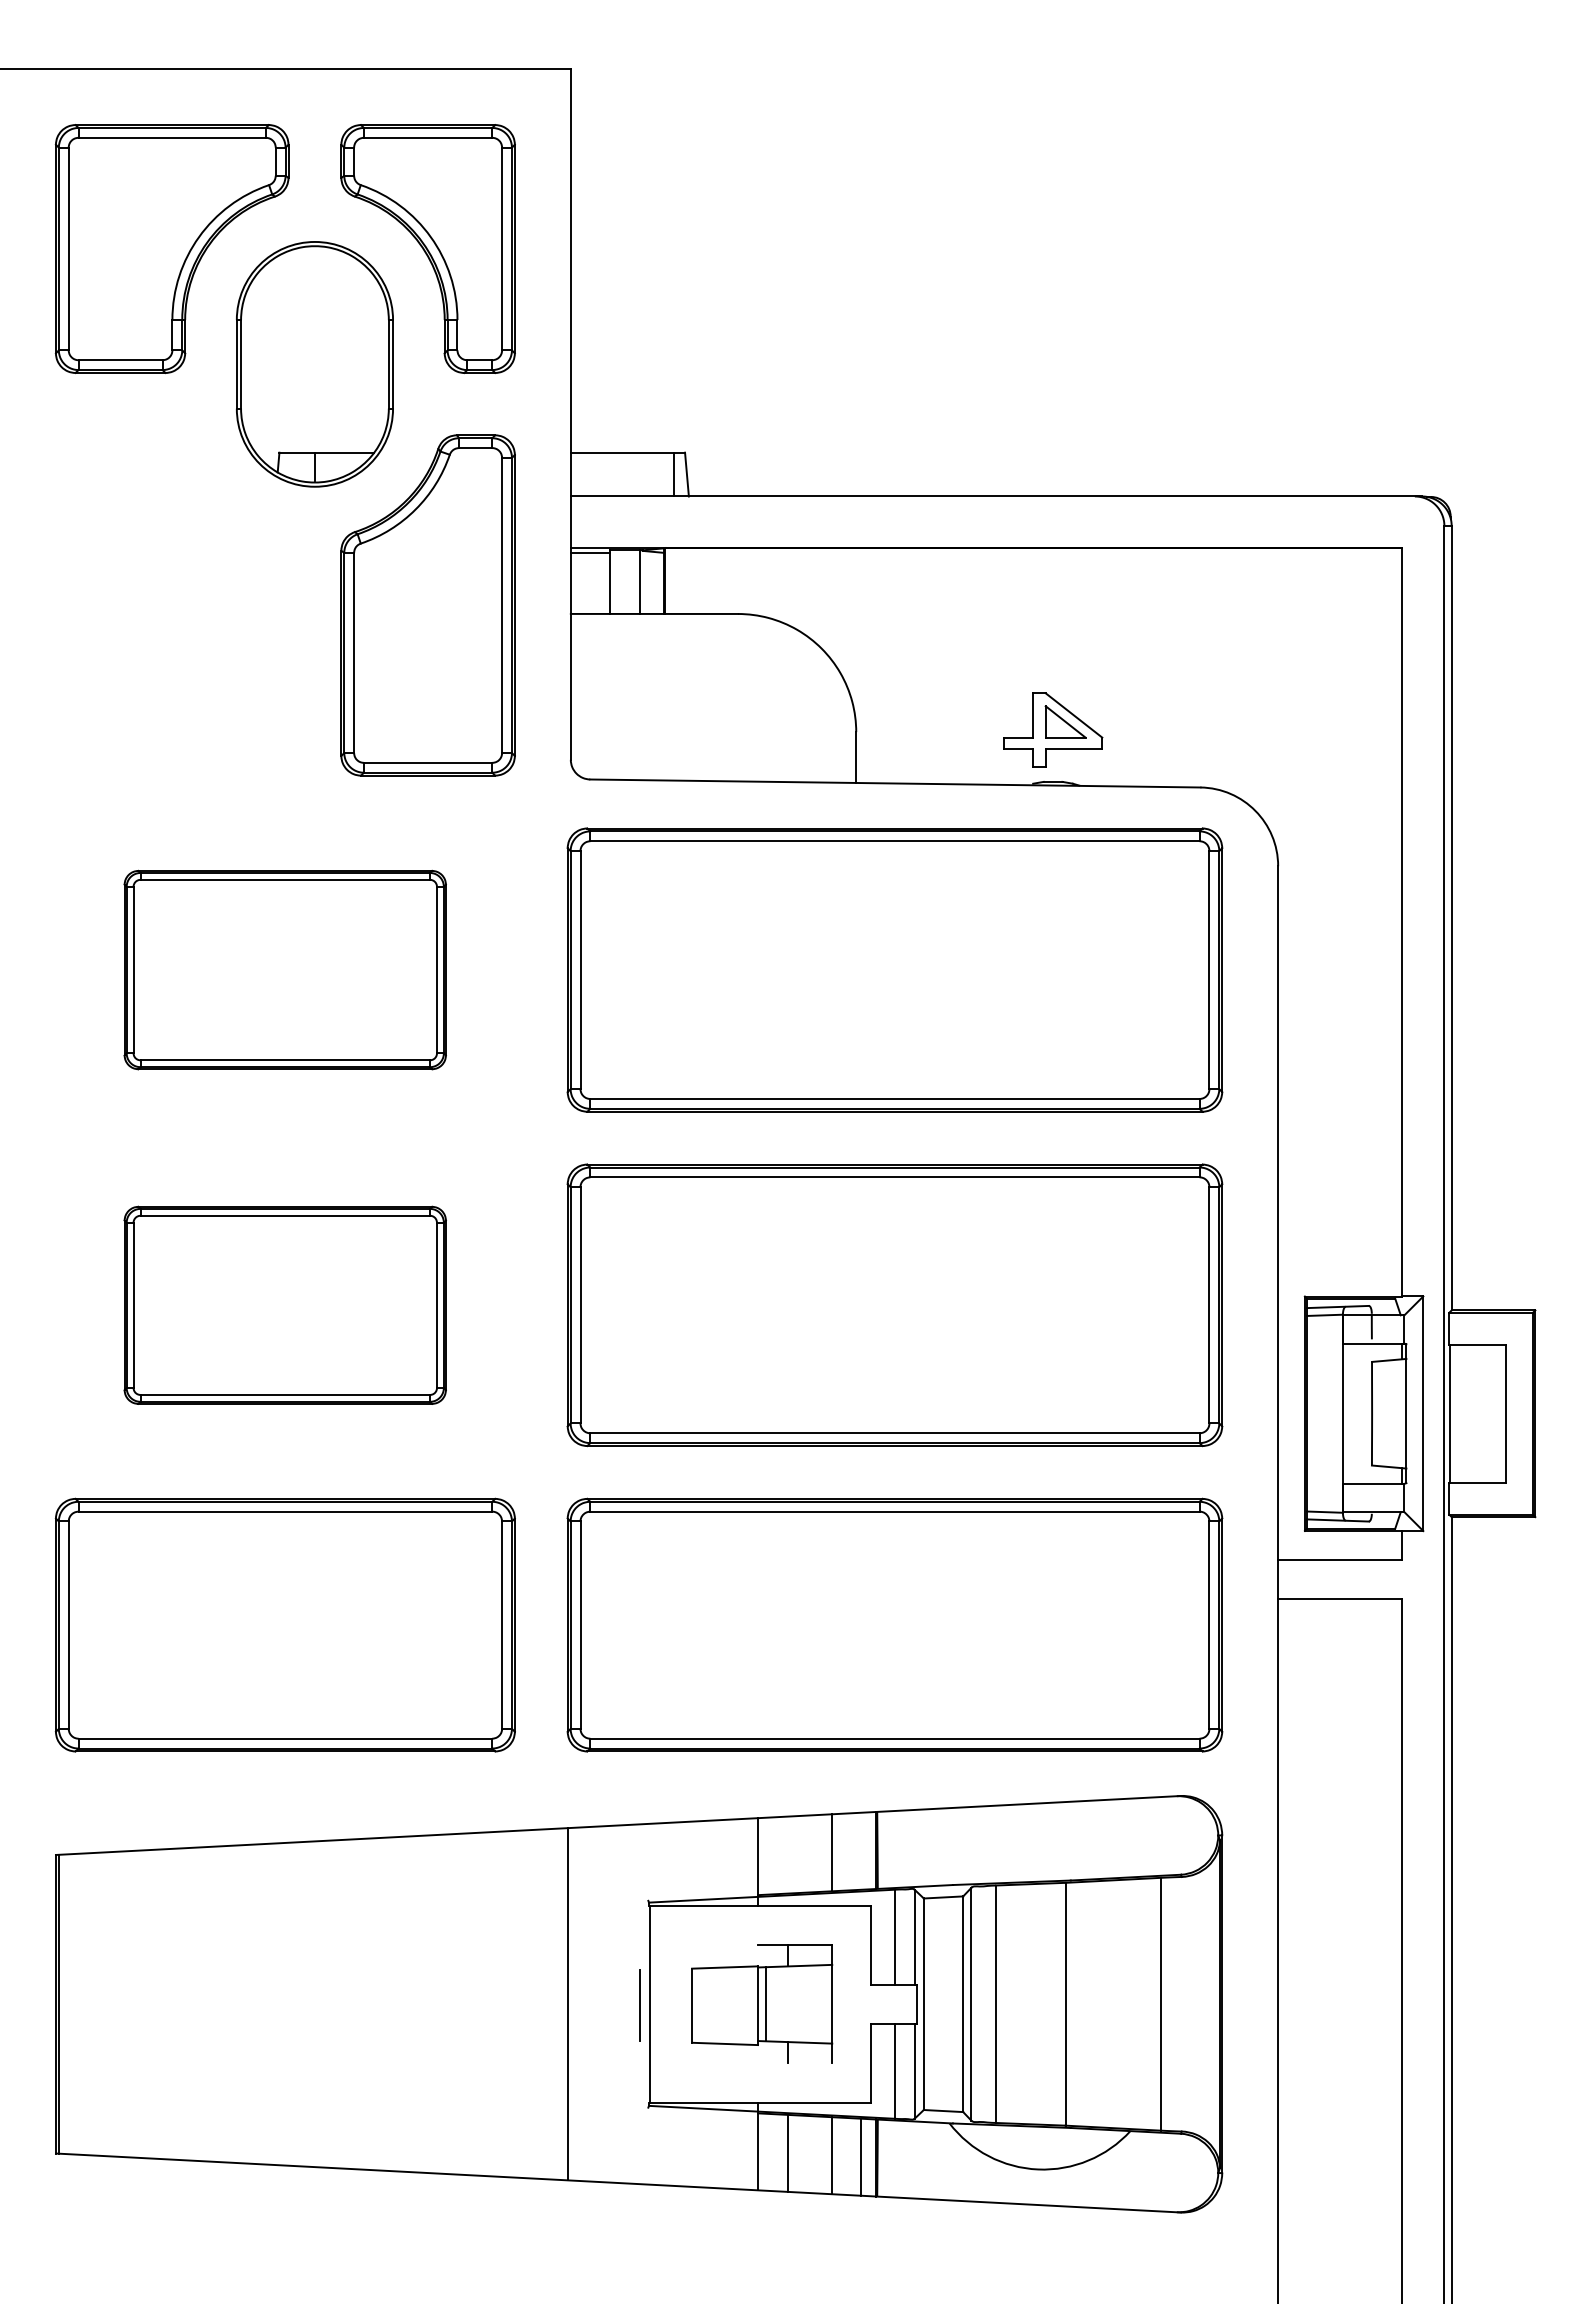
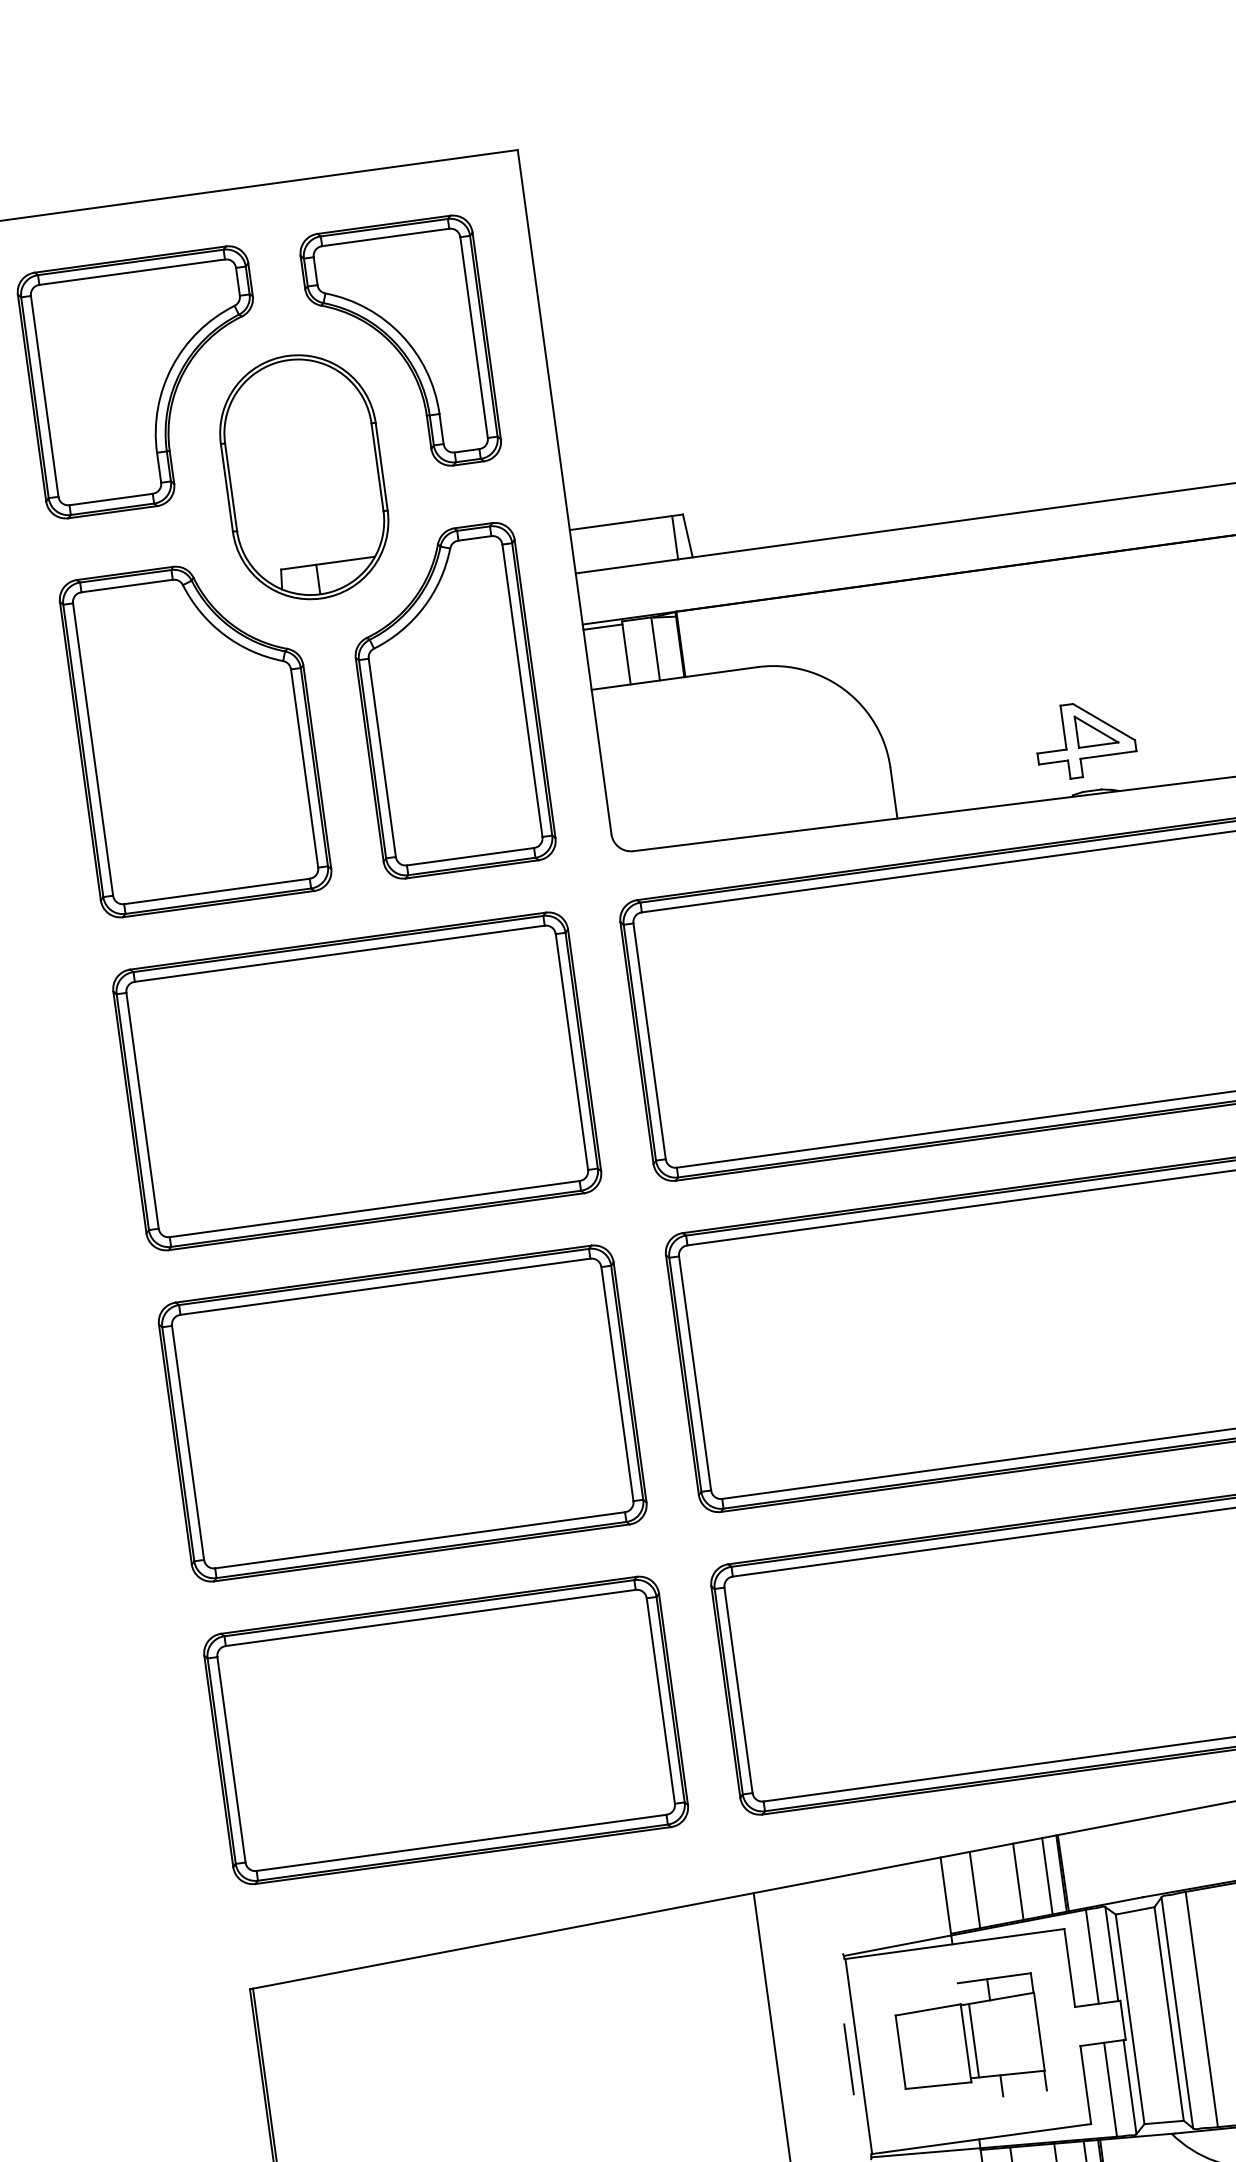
part: (172, 605) -> (195, 735), added
part: (284, 969) -> (356, 1080), size x1.43
part: (284, 1305) -> (401, 1413), size x1.43
line: (861, 1850) -> (1047, 1875), added
line: (787, 1854) -> (974, 1889), added

